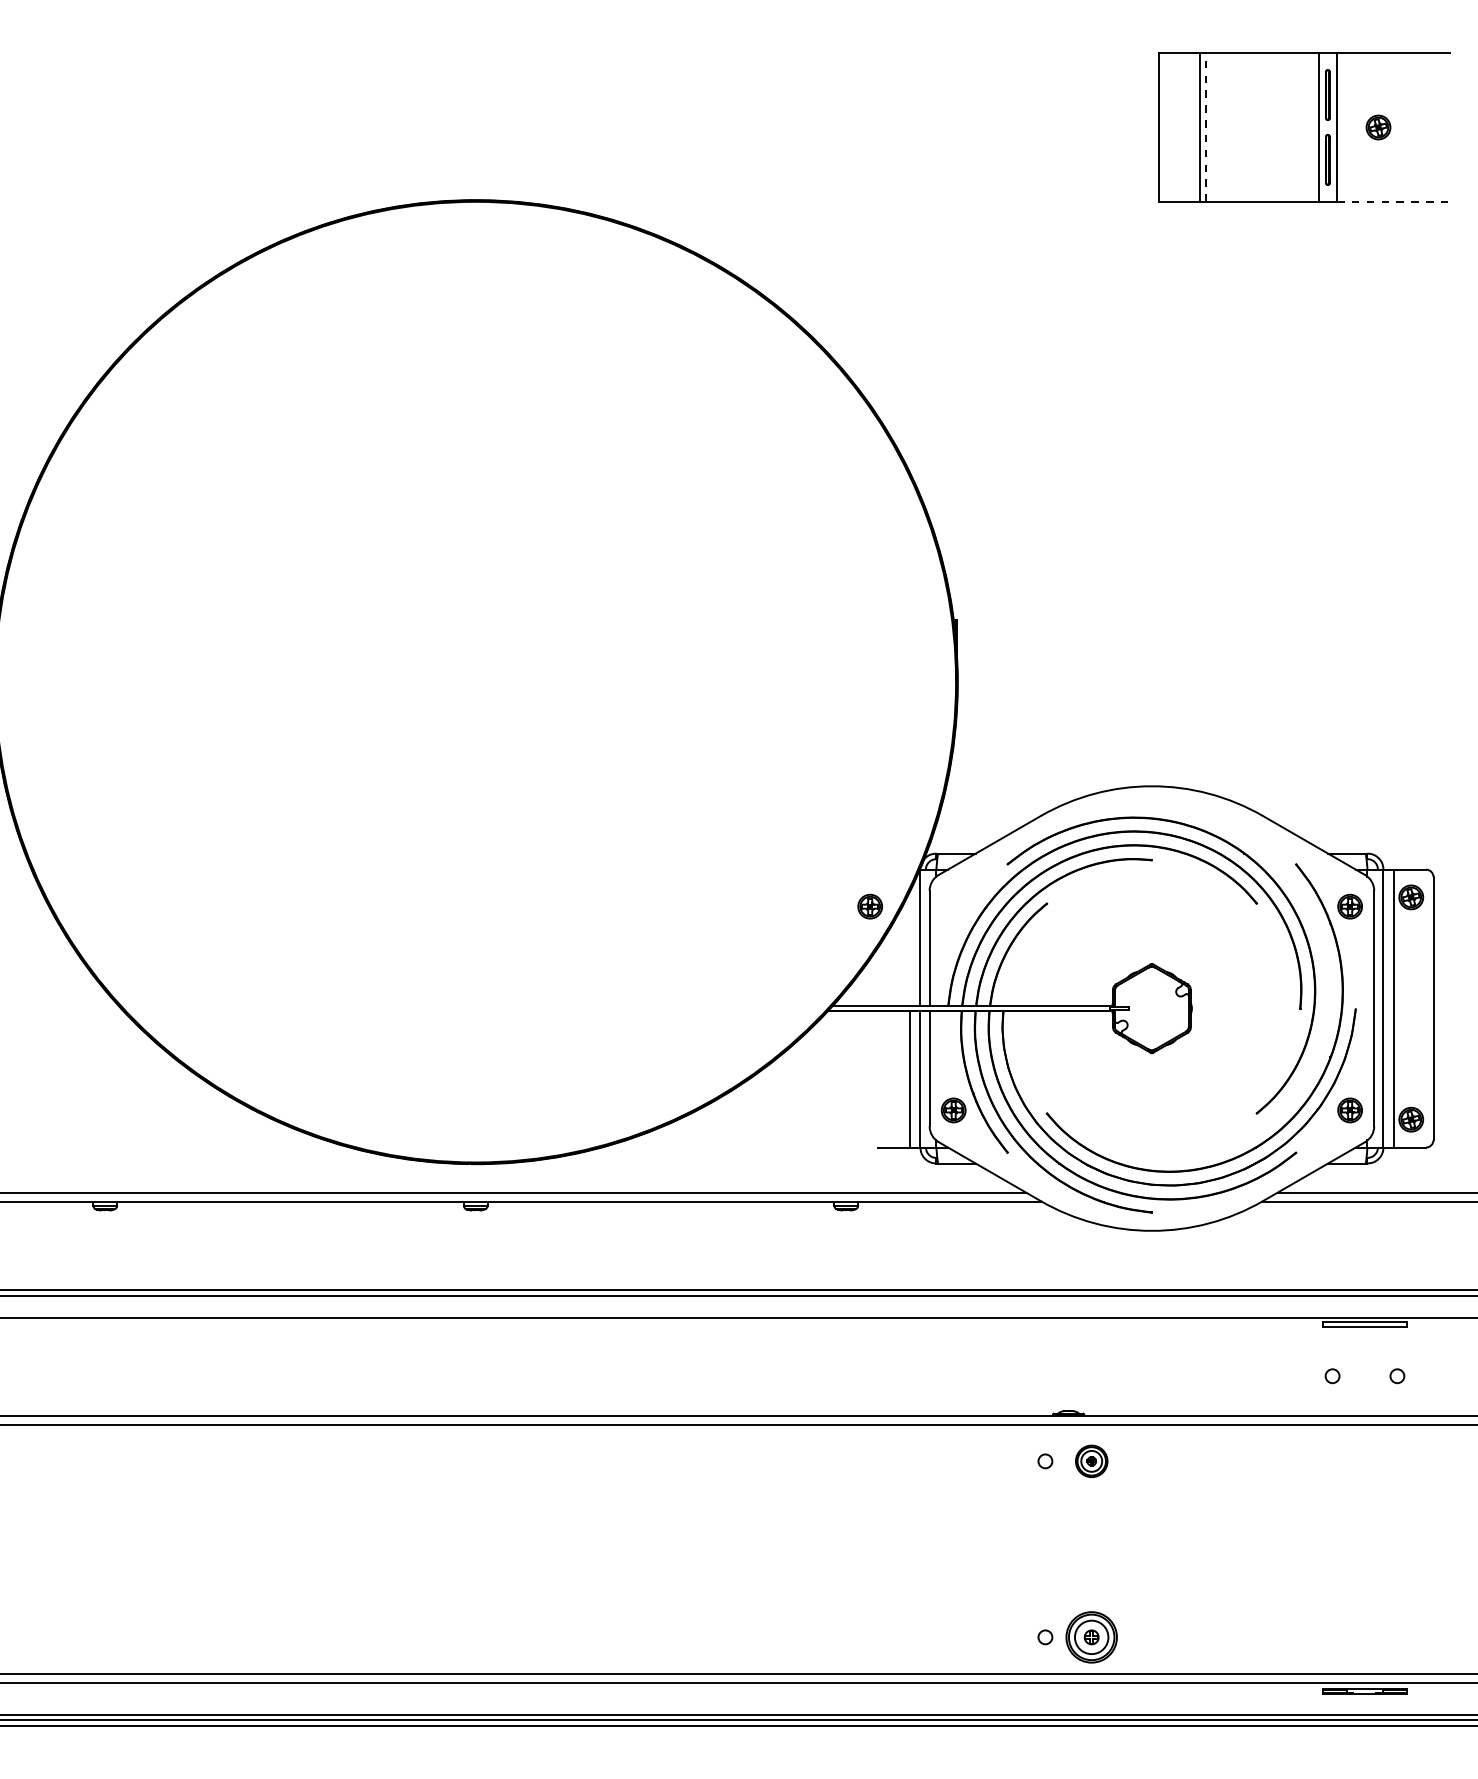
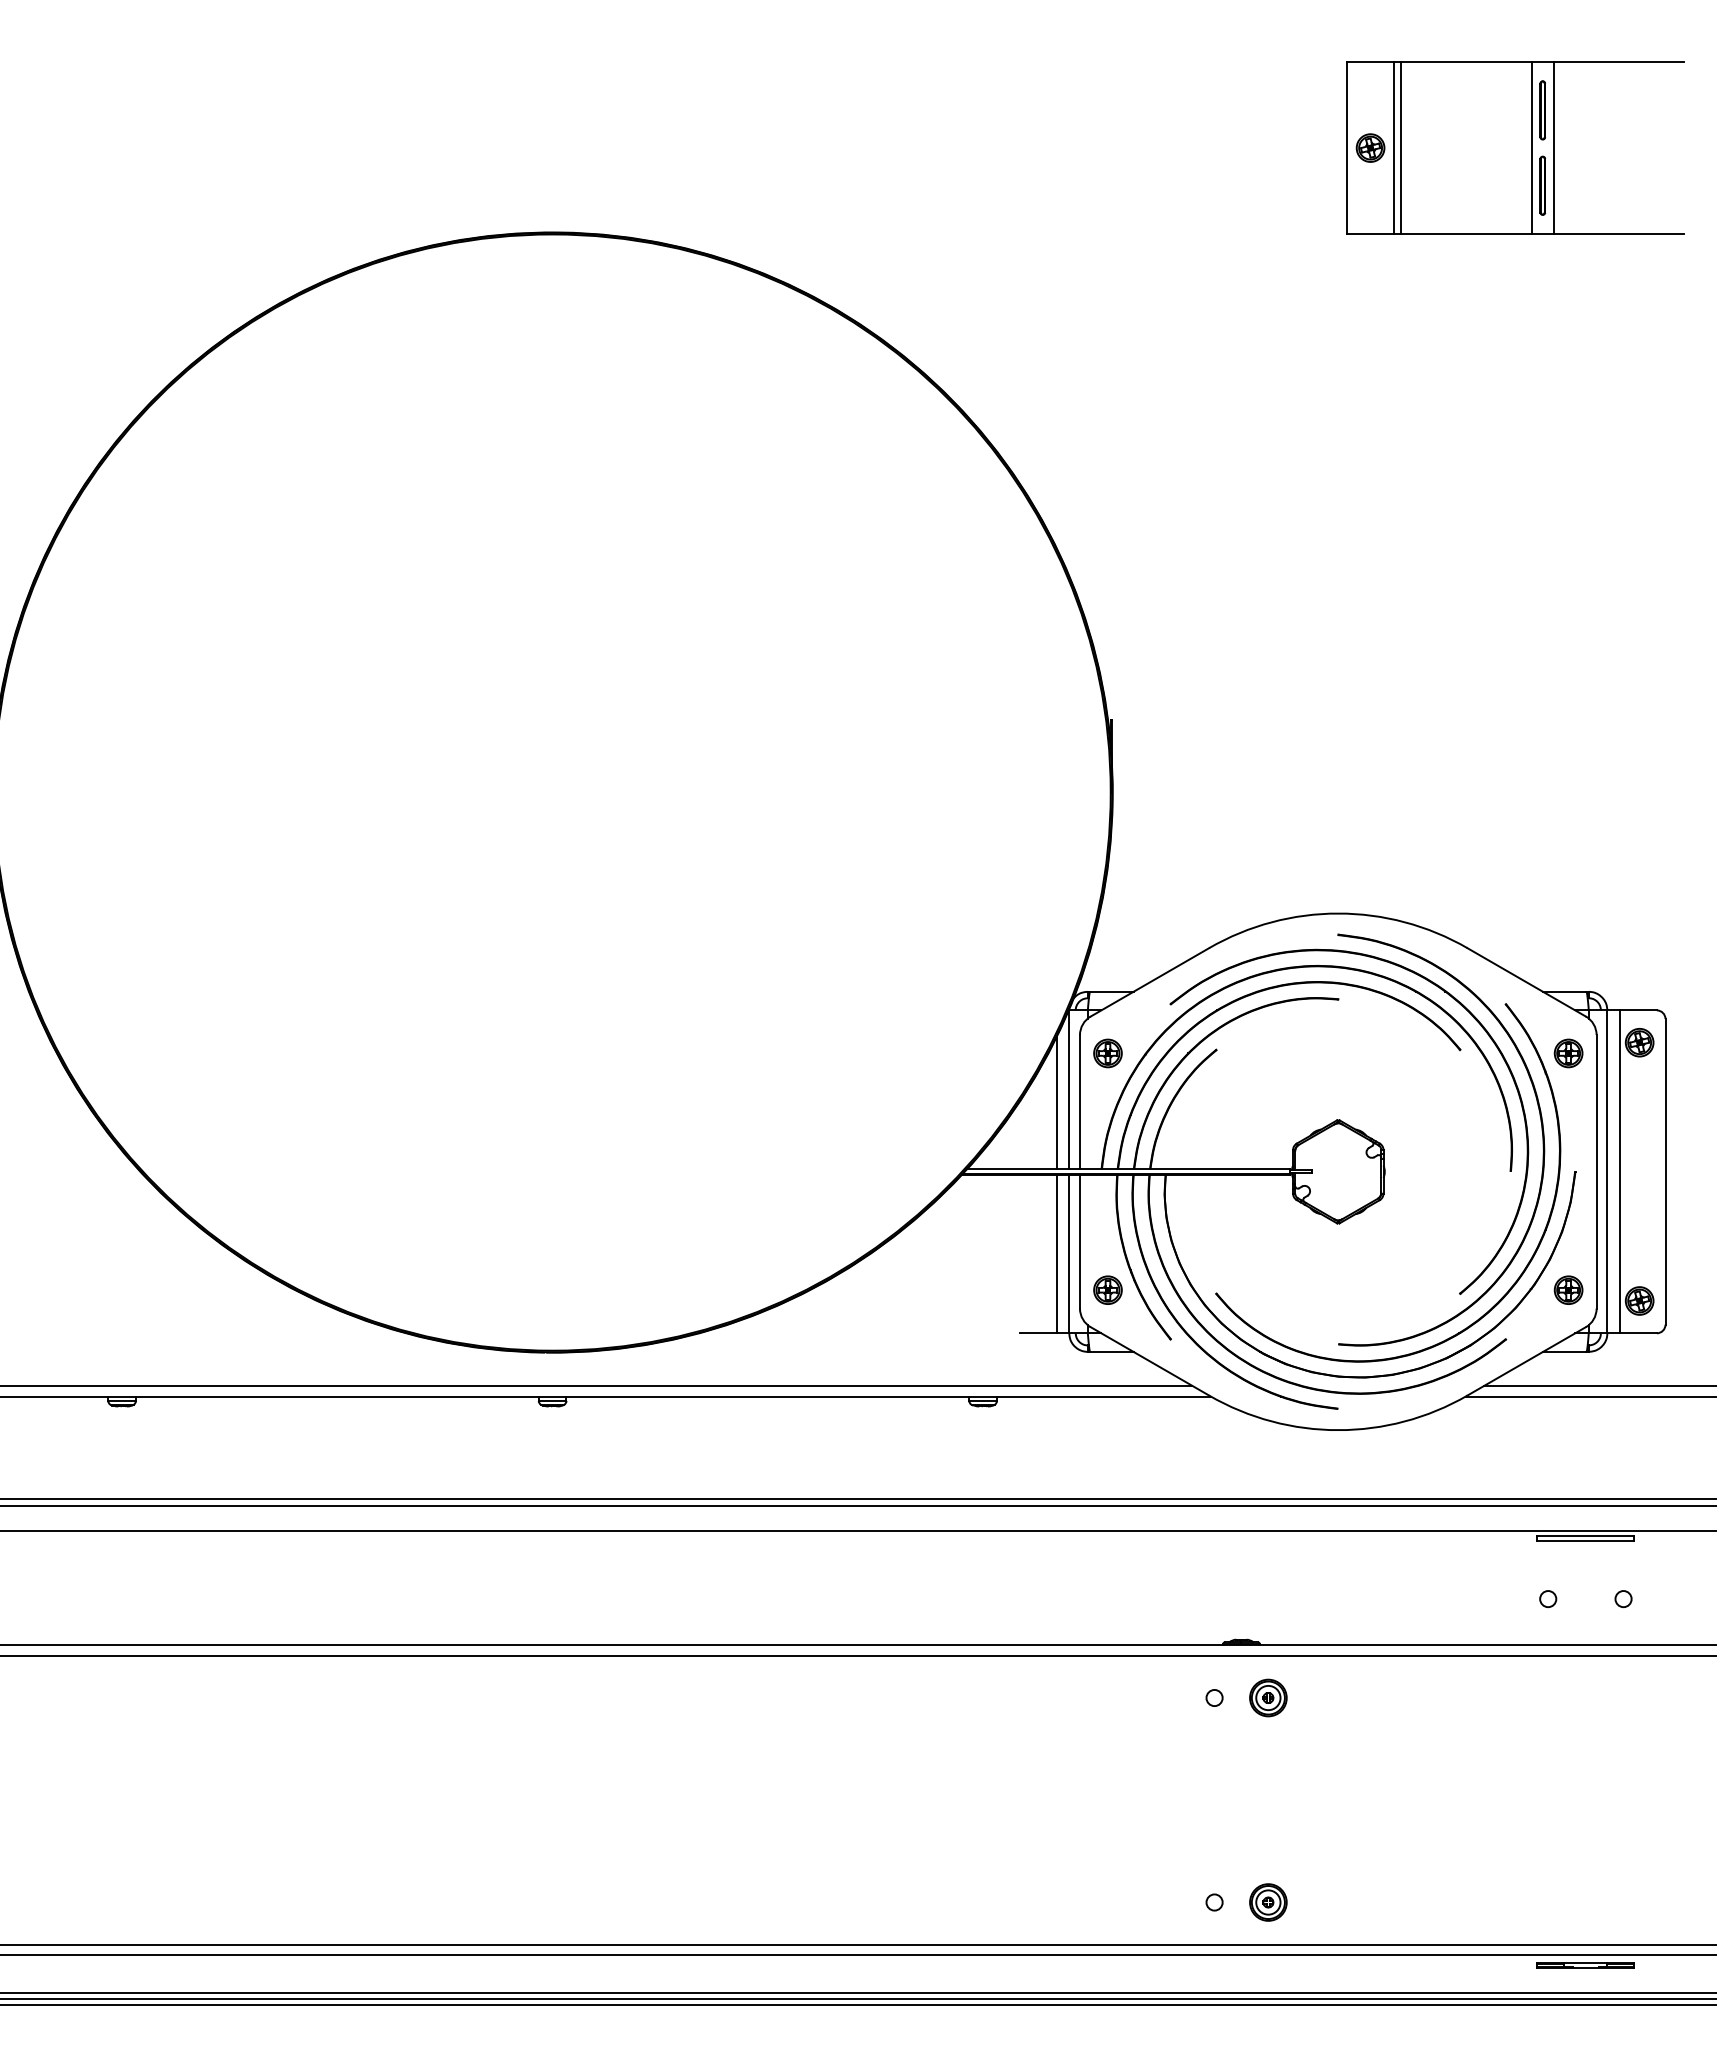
line: (1206, 127) -> (1401, 147), dashed -> solid
part: (1378, 127) -> (1370, 147), moved
line: (1393, 201) -> (1619, 234), dashed -> solid
part: (869, 906) -> (1107, 1053), moved
line: (910, 948) -> (1057, 1102), added
part: (1326, 973) -> (1541, 1131), added
part: (1091, 1637) -> (1268, 1902), size x0.62

